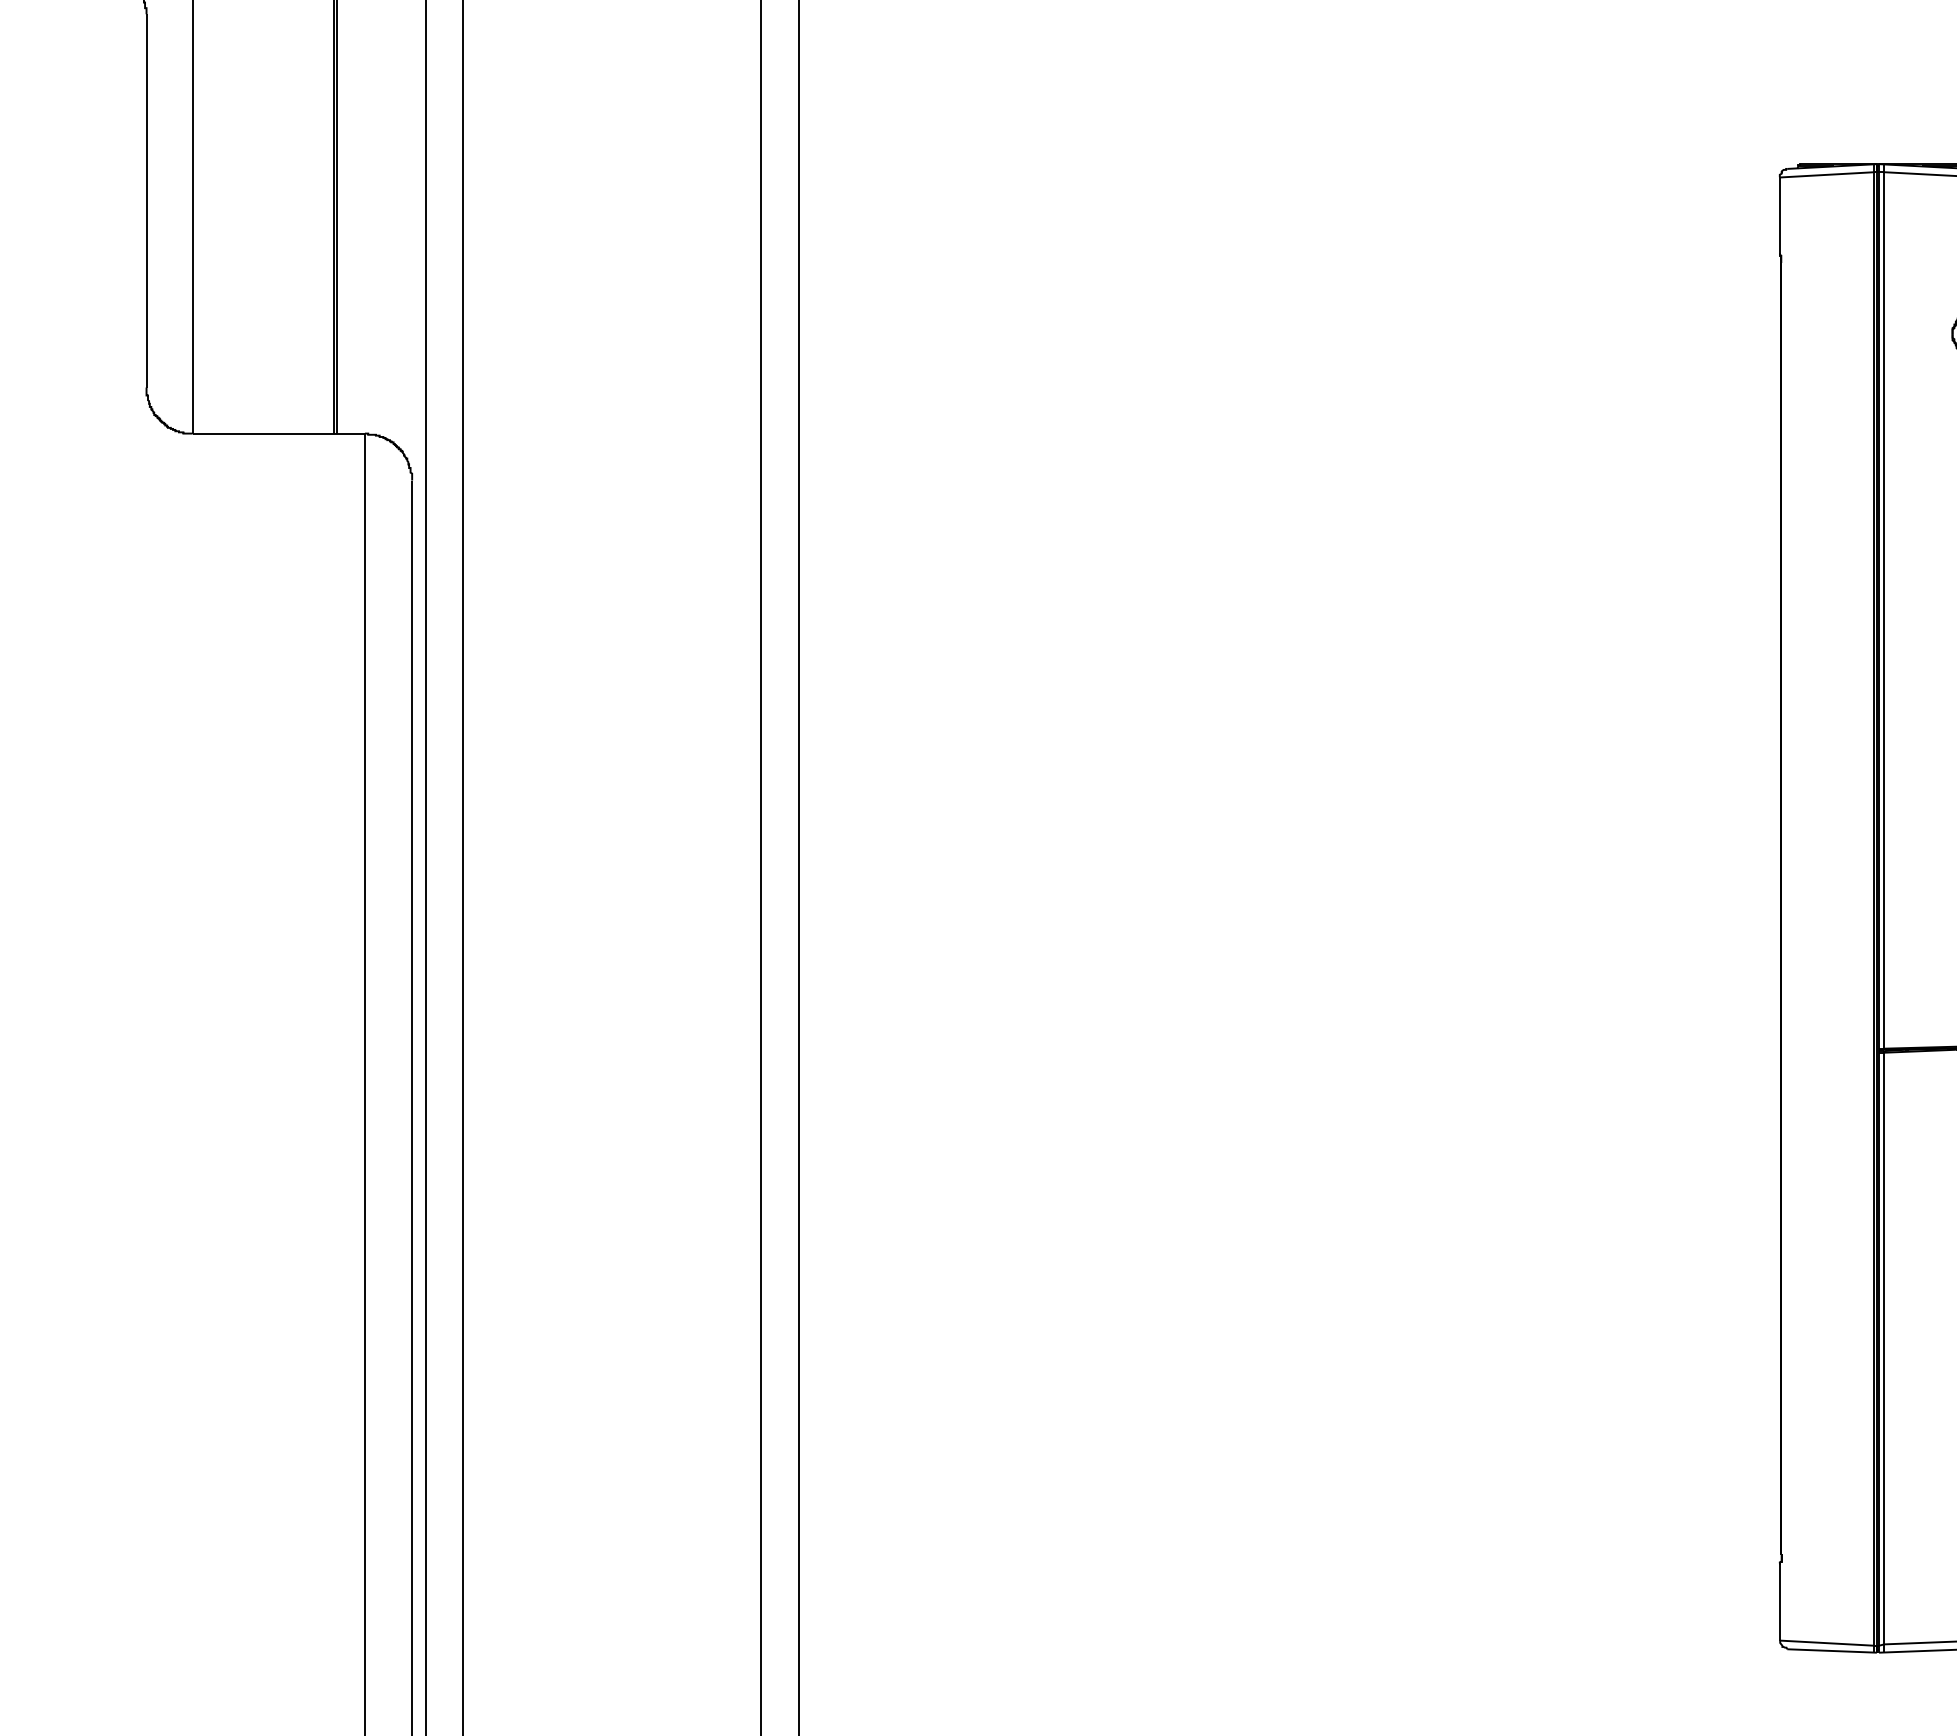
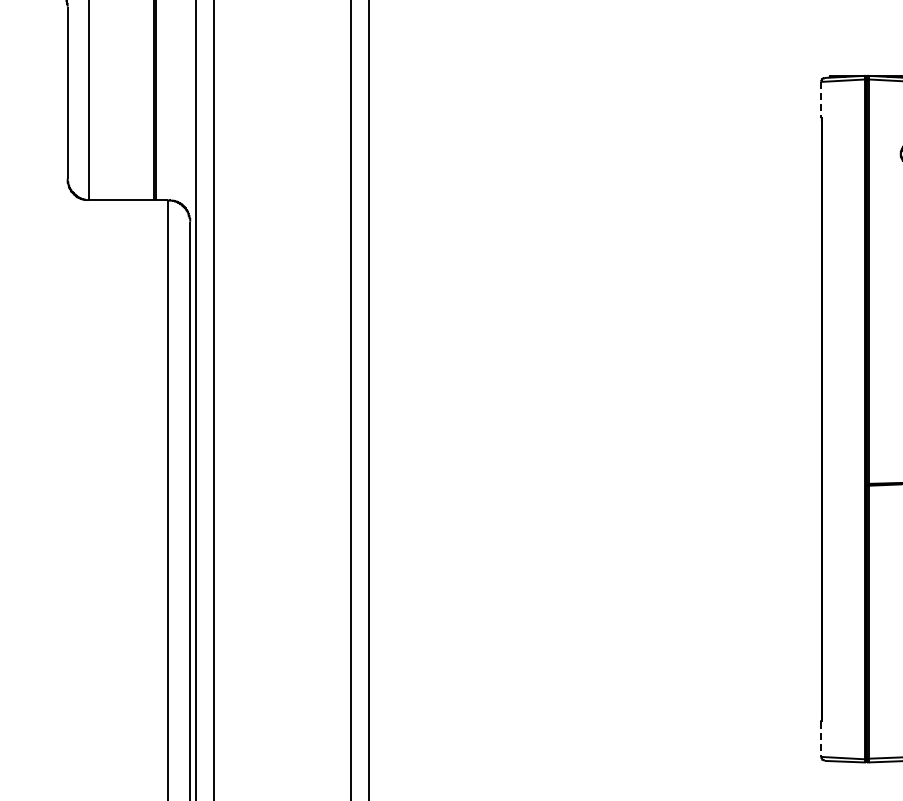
line: (1780, 215) -> (821, 99), solid -> dashed
line: (1780, 1602) -> (821, 739), solid -> dashed

